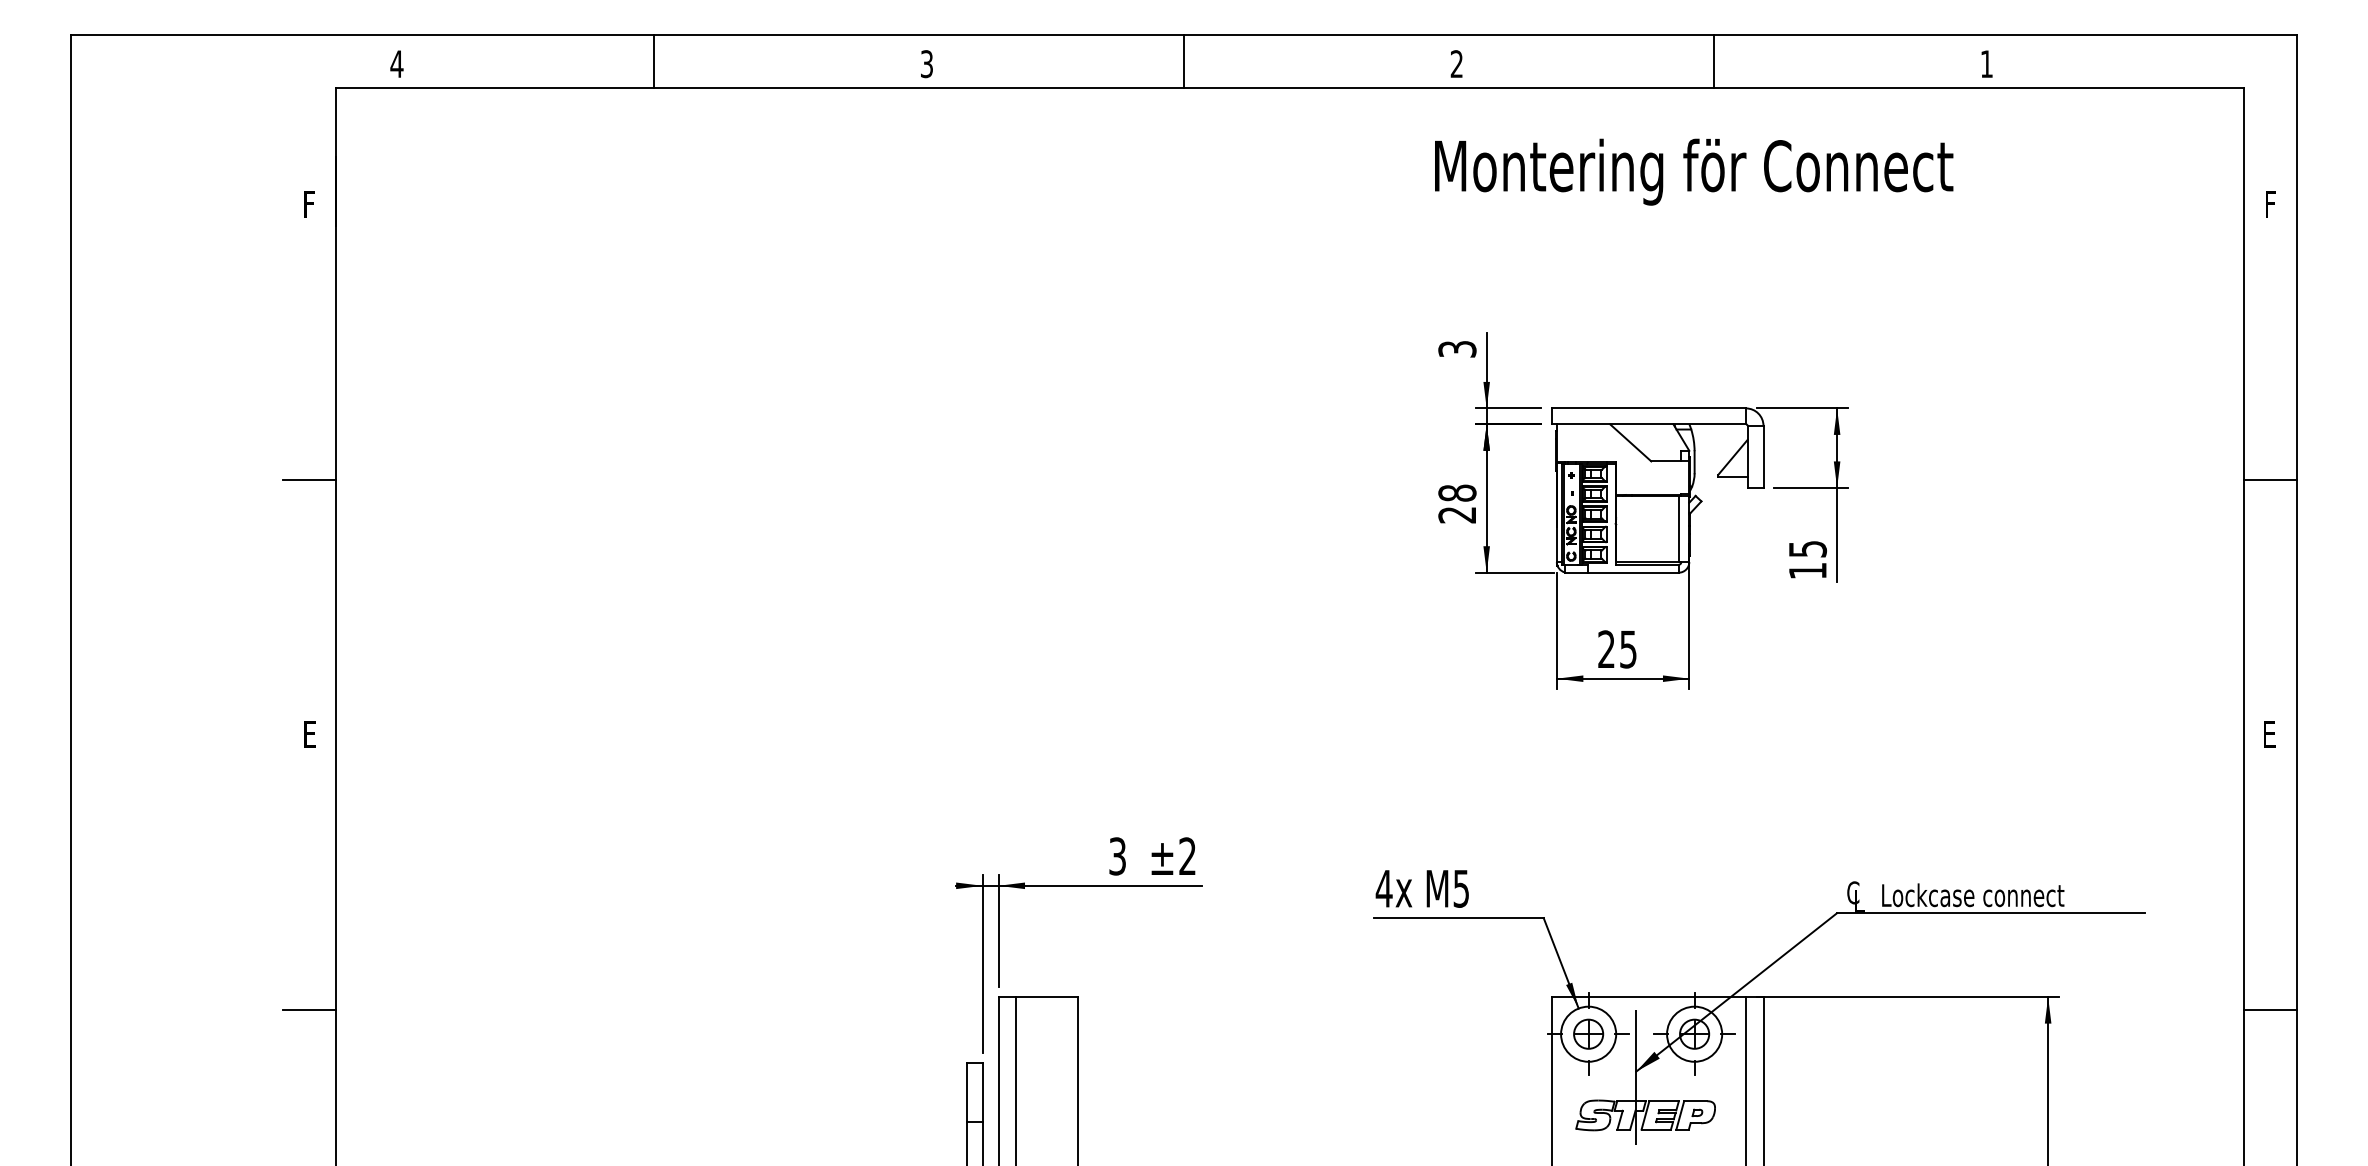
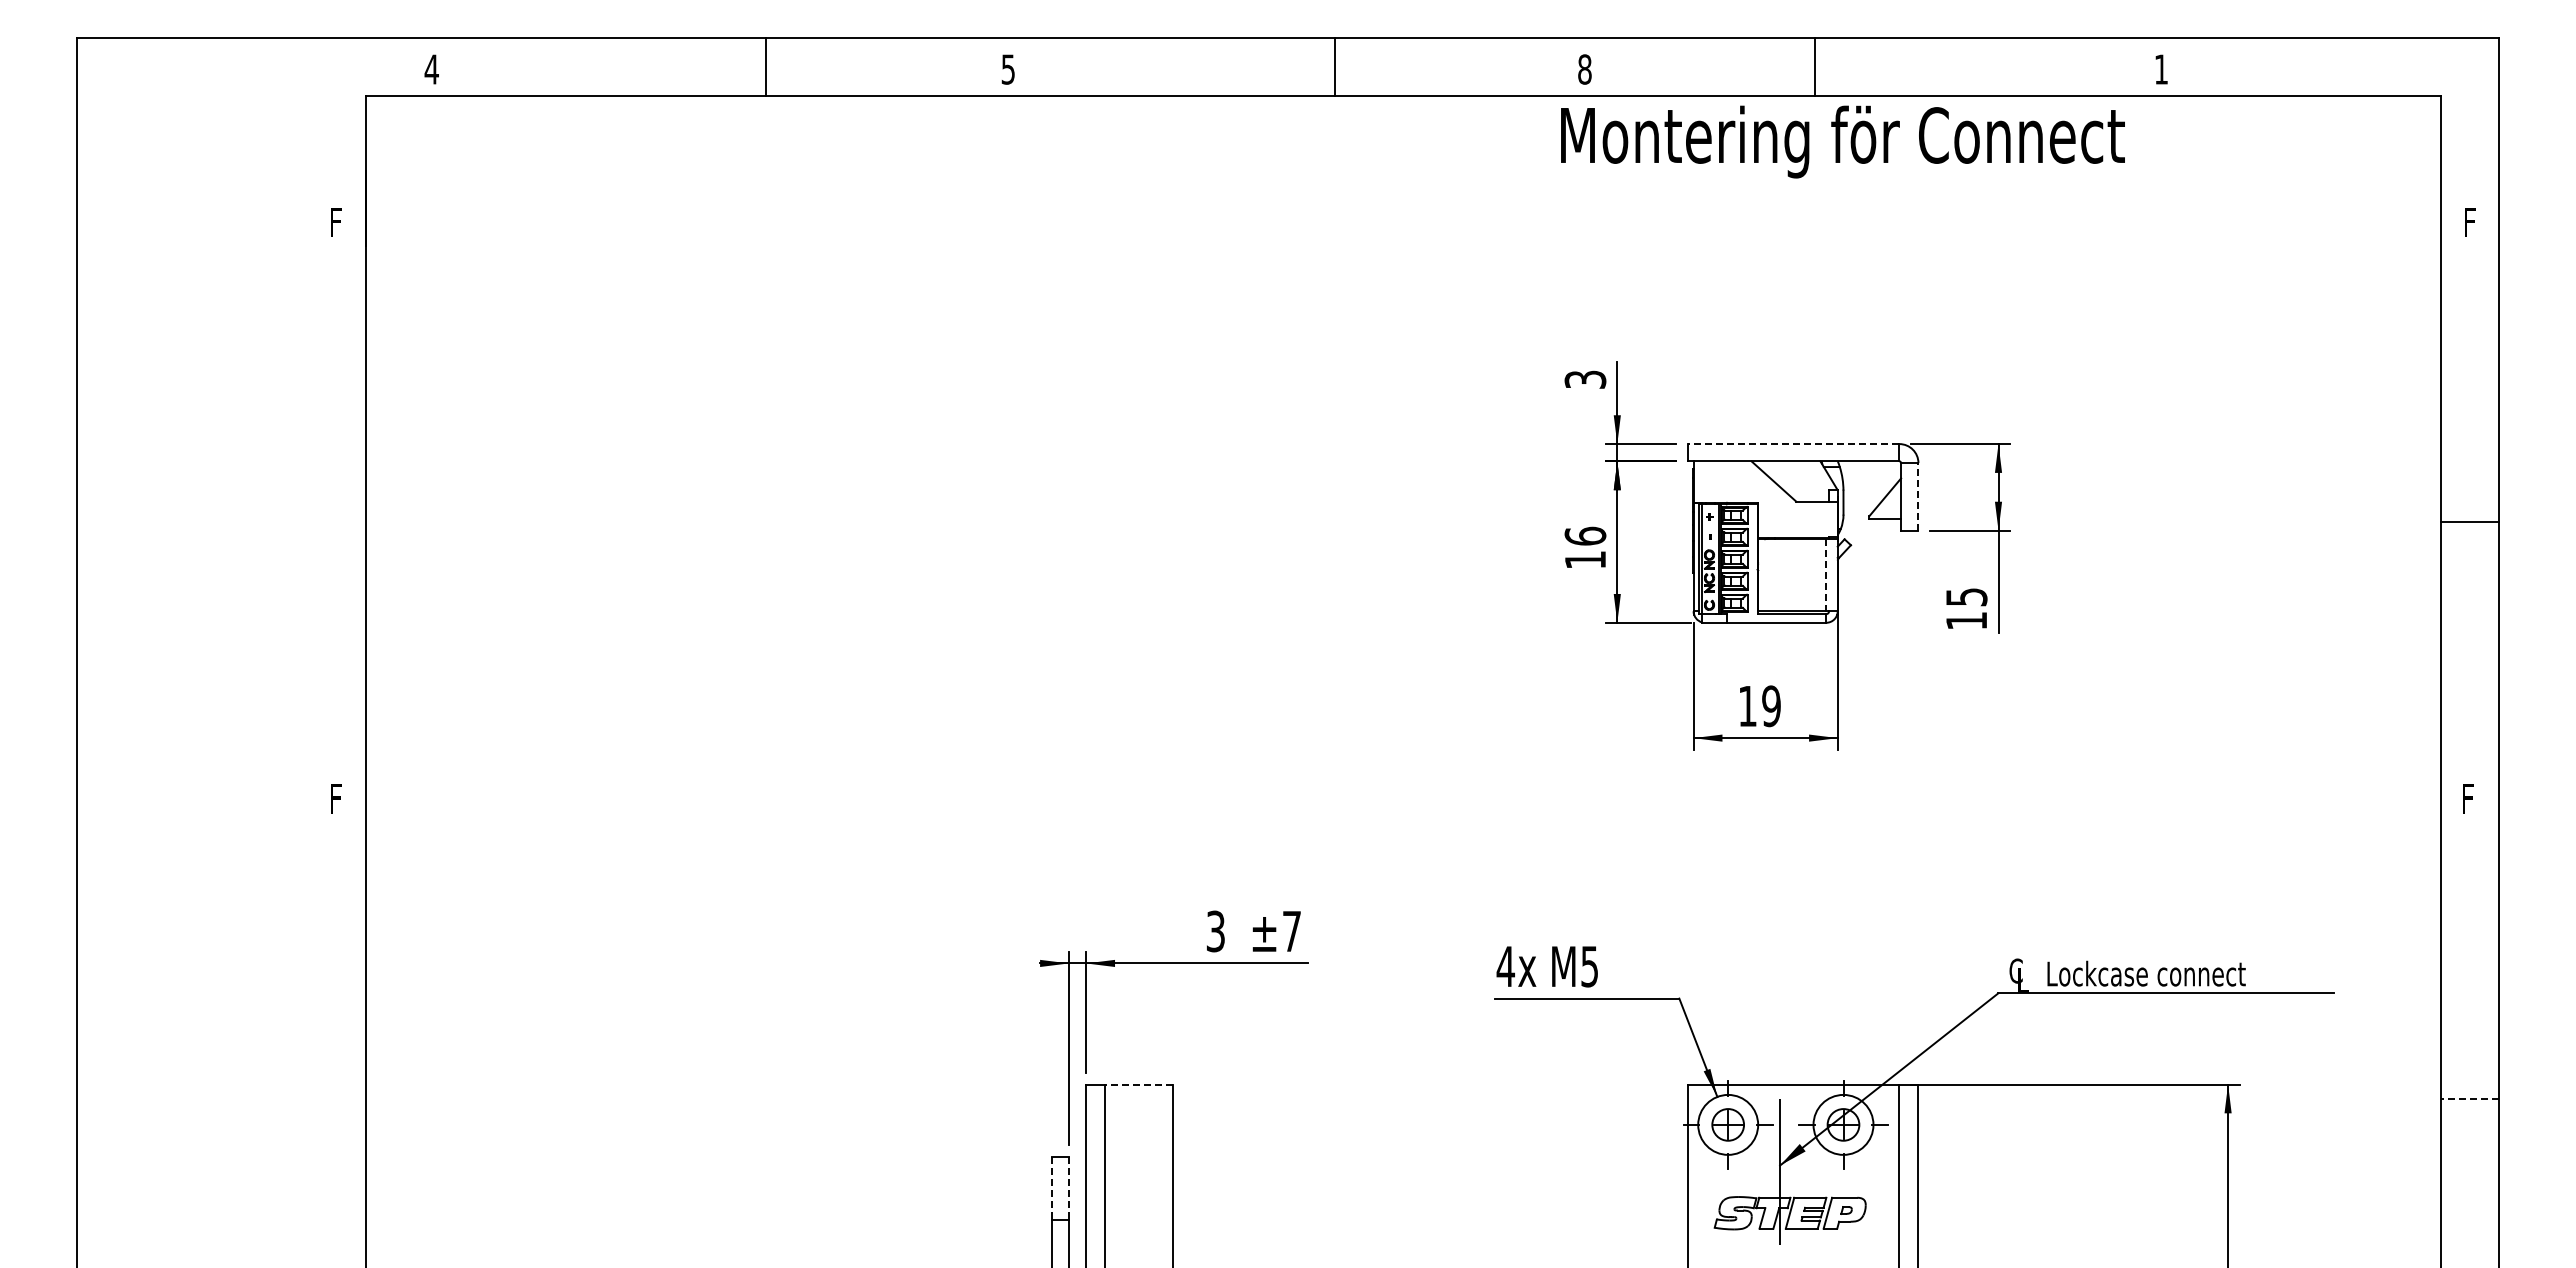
line: (654, 61) -> (766, 66), moved
line: (1184, 61) -> (1335, 66), moved
line: (1713, 61) -> (1814, 66), moved
text: (927, 64) -> (1008, 69), 3 -> 5
text: (1456, 64) -> (1584, 69), 2 -> 8
text: (1693, 171) -> (1842, 141), moved
line: (1648, 408) -> (1793, 444), solid -> dashed
line: (1763, 456) -> (1918, 496), solid -> dashed
line: (309, 480) -> (336, 522), removed
text: (1457, 503) -> (1585, 547), 28 -> 16
line: (1678, 529) -> (1826, 575), solid -> dashed
text: (1617, 648) -> (1759, 705), 25 -> 19
text: (311, 734) -> (338, 798), E -> F
text: (2270, 734) -> (2469, 798), E -> F
text: (1187, 855) -> (1291, 930), ±2 -> ±7
line: (1047, 997) -> (1139, 1084), solid -> dashed
line: (309, 1009) -> (336, 1098), removed
line: (2270, 1009) -> (2469, 1098), solid -> dashed
line: (966, 1092) -> (1051, 1188), solid -> dashed
line: (982, 1092) -> (1068, 1188), solid -> dashed

